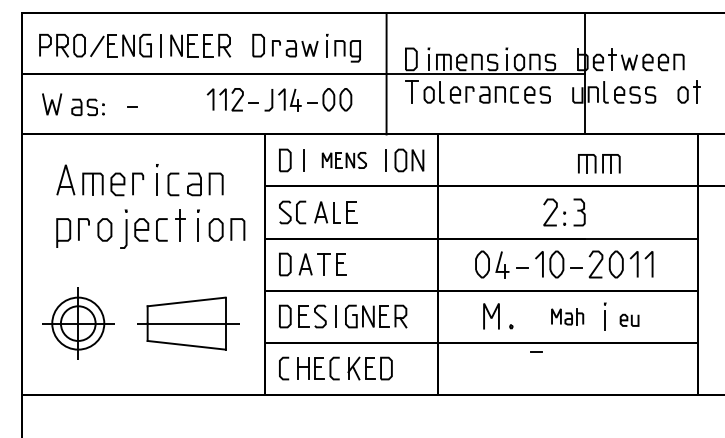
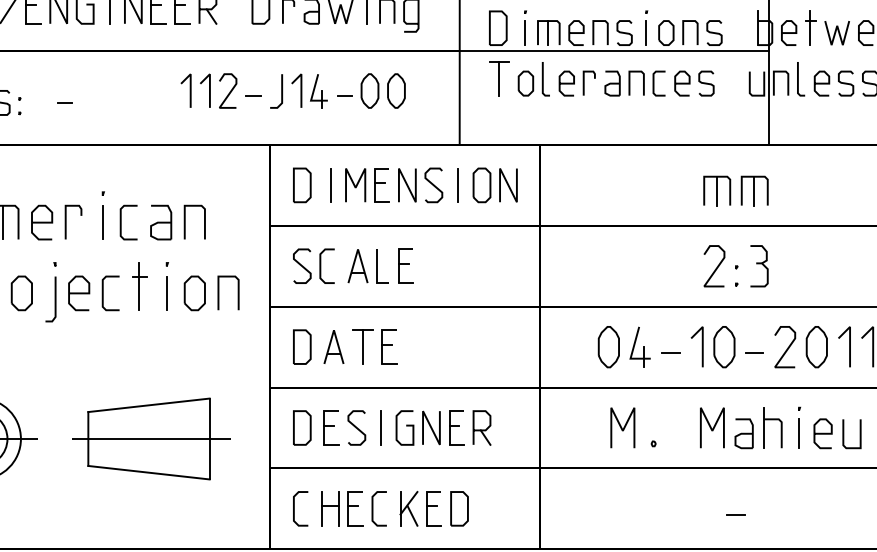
part: (344, 160) -> (394, 185), size x1.43
part: (599, 163) -> (736, 190), moved
part: (567, 316) -> (740, 427), size x1.67
part: (629, 320) -> (837, 434), size x1.67
line: (536, 351) -> (736, 513), moved

